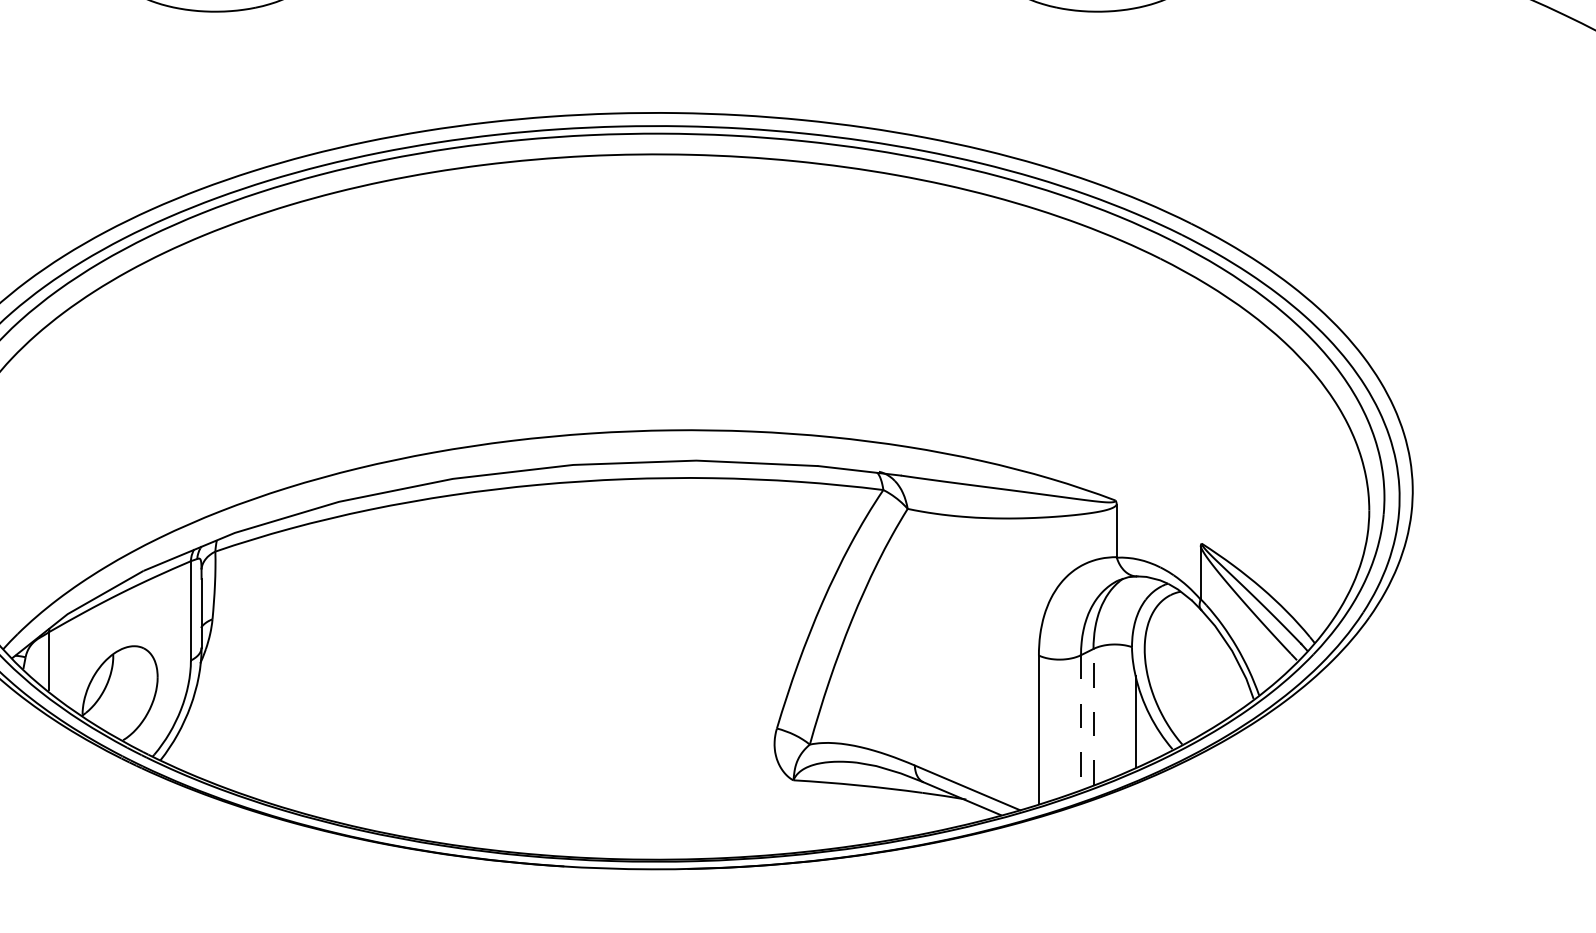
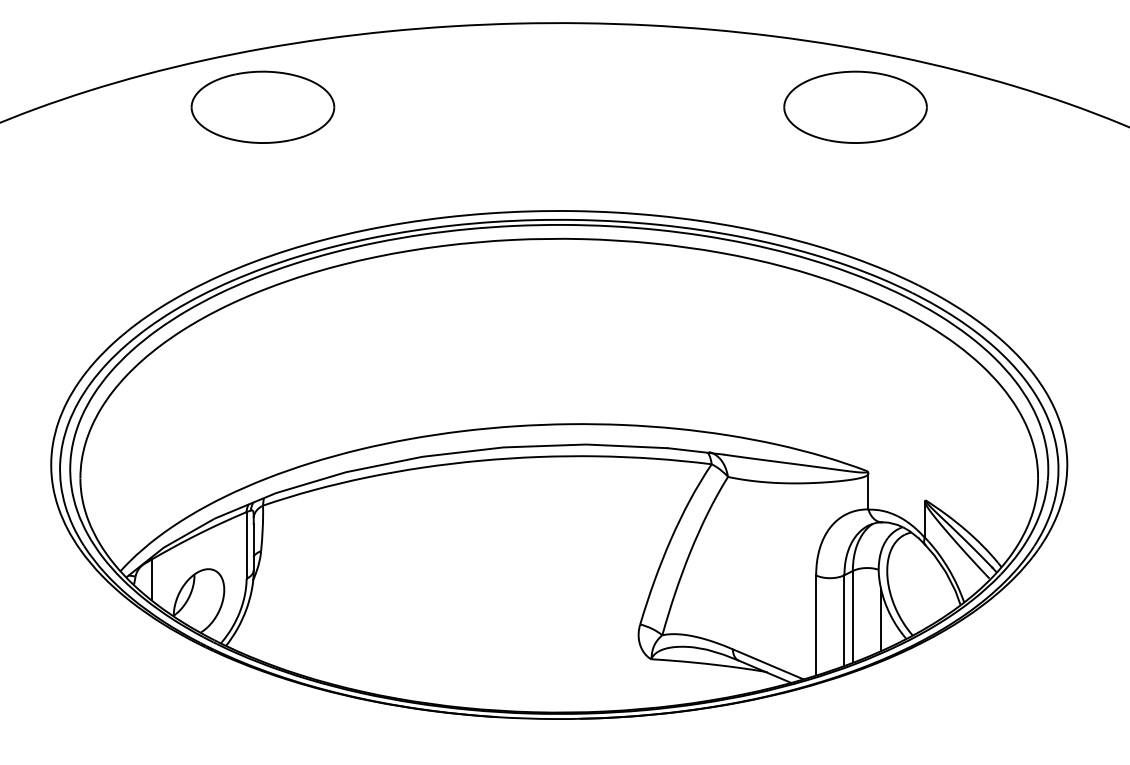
line: (1092, 716) -> (852, 616), dashed -> solid
line: (1081, 722) -> (844, 620), dashed -> solid

